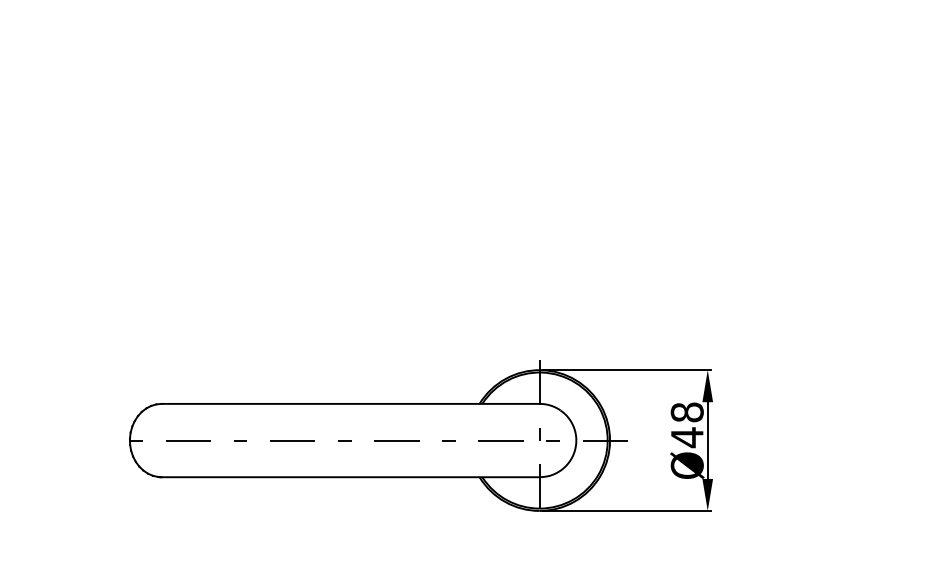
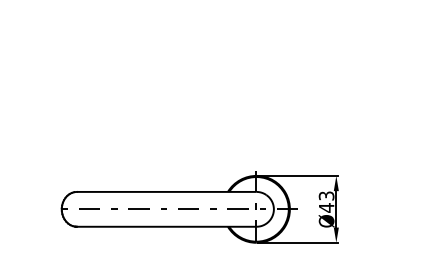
text: (687, 411) -> (326, 195), Ø48 -> Ø43

